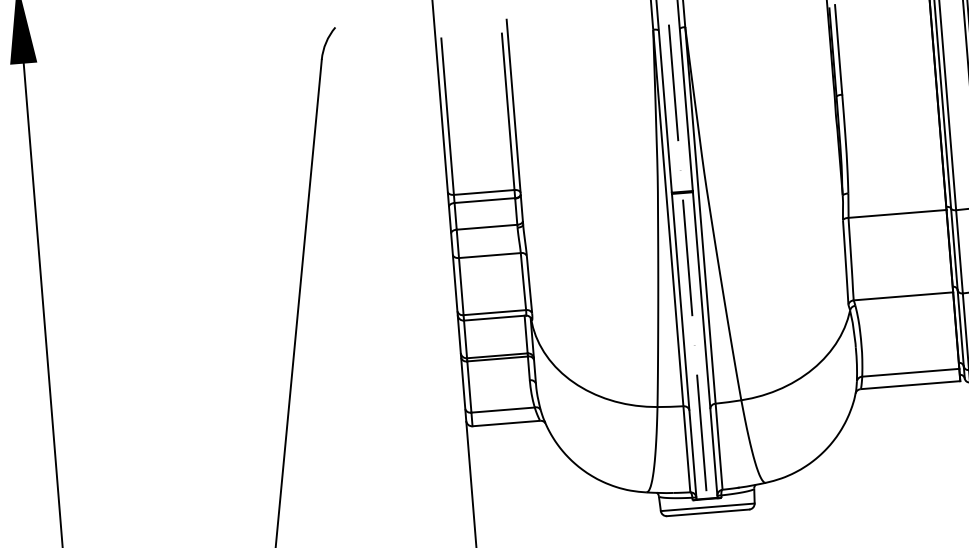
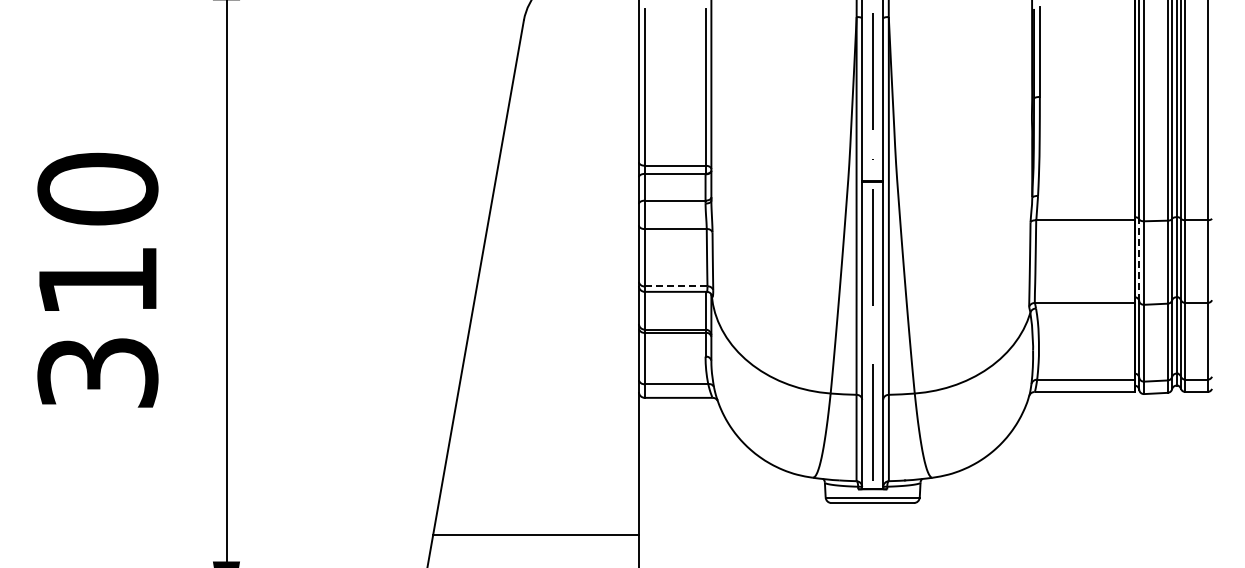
line: (954, 249) -> (1139, 260), solid -> dashed
line: (494, 312) -> (675, 286), solid -> dashed

